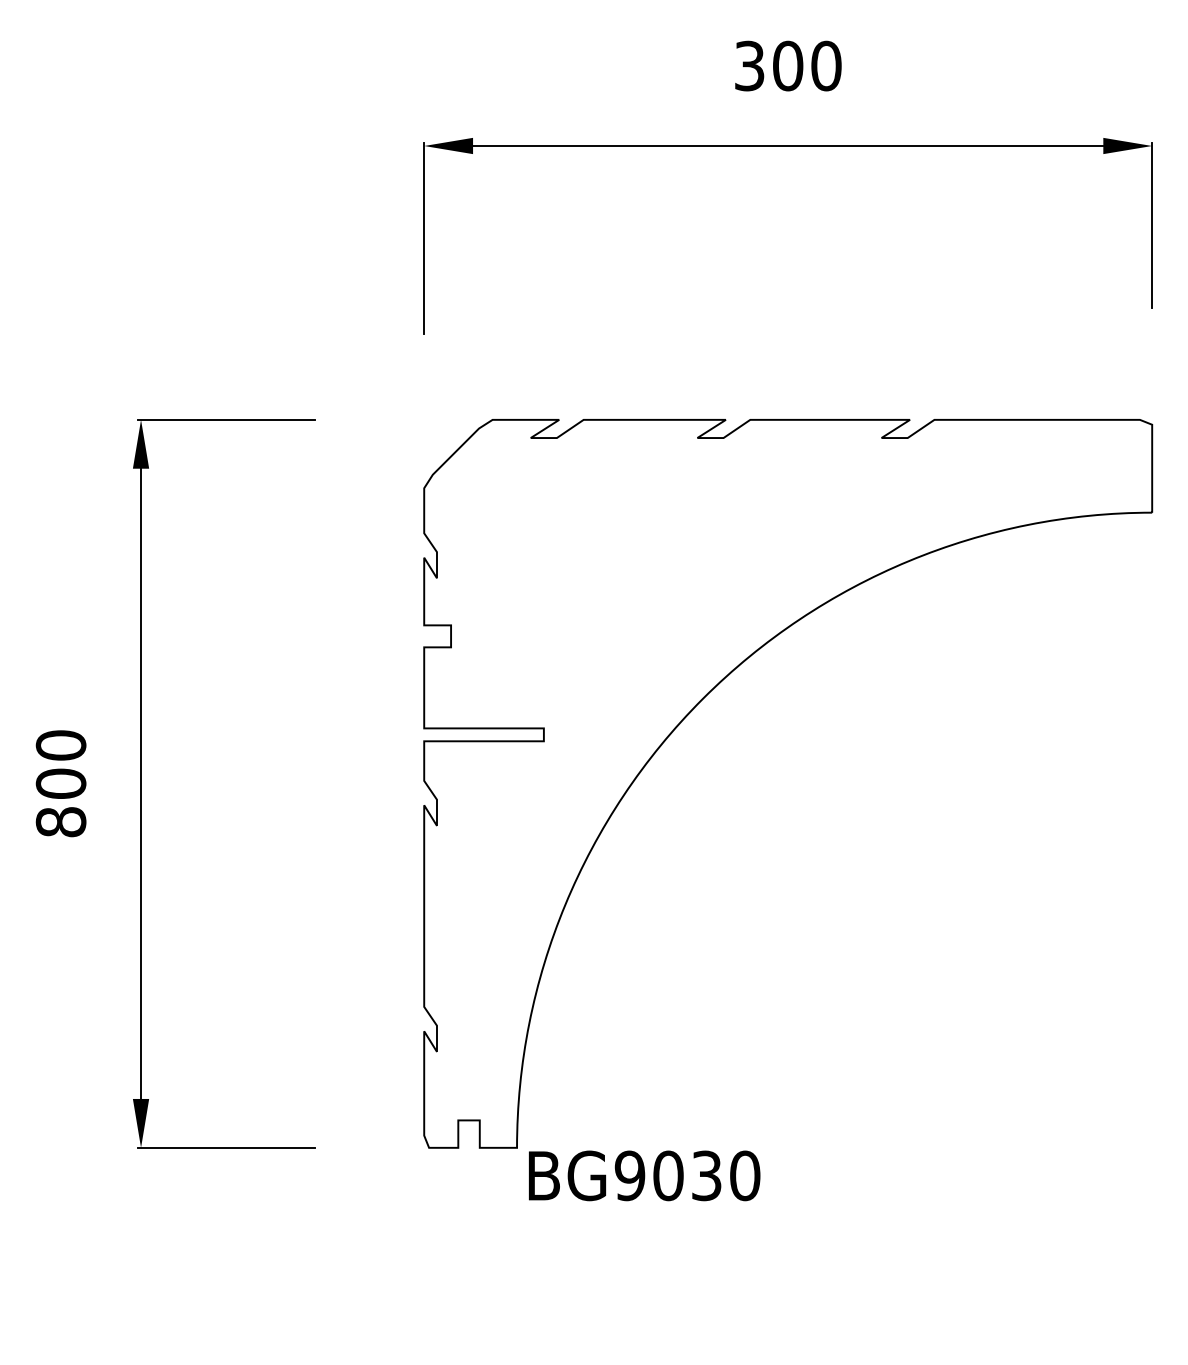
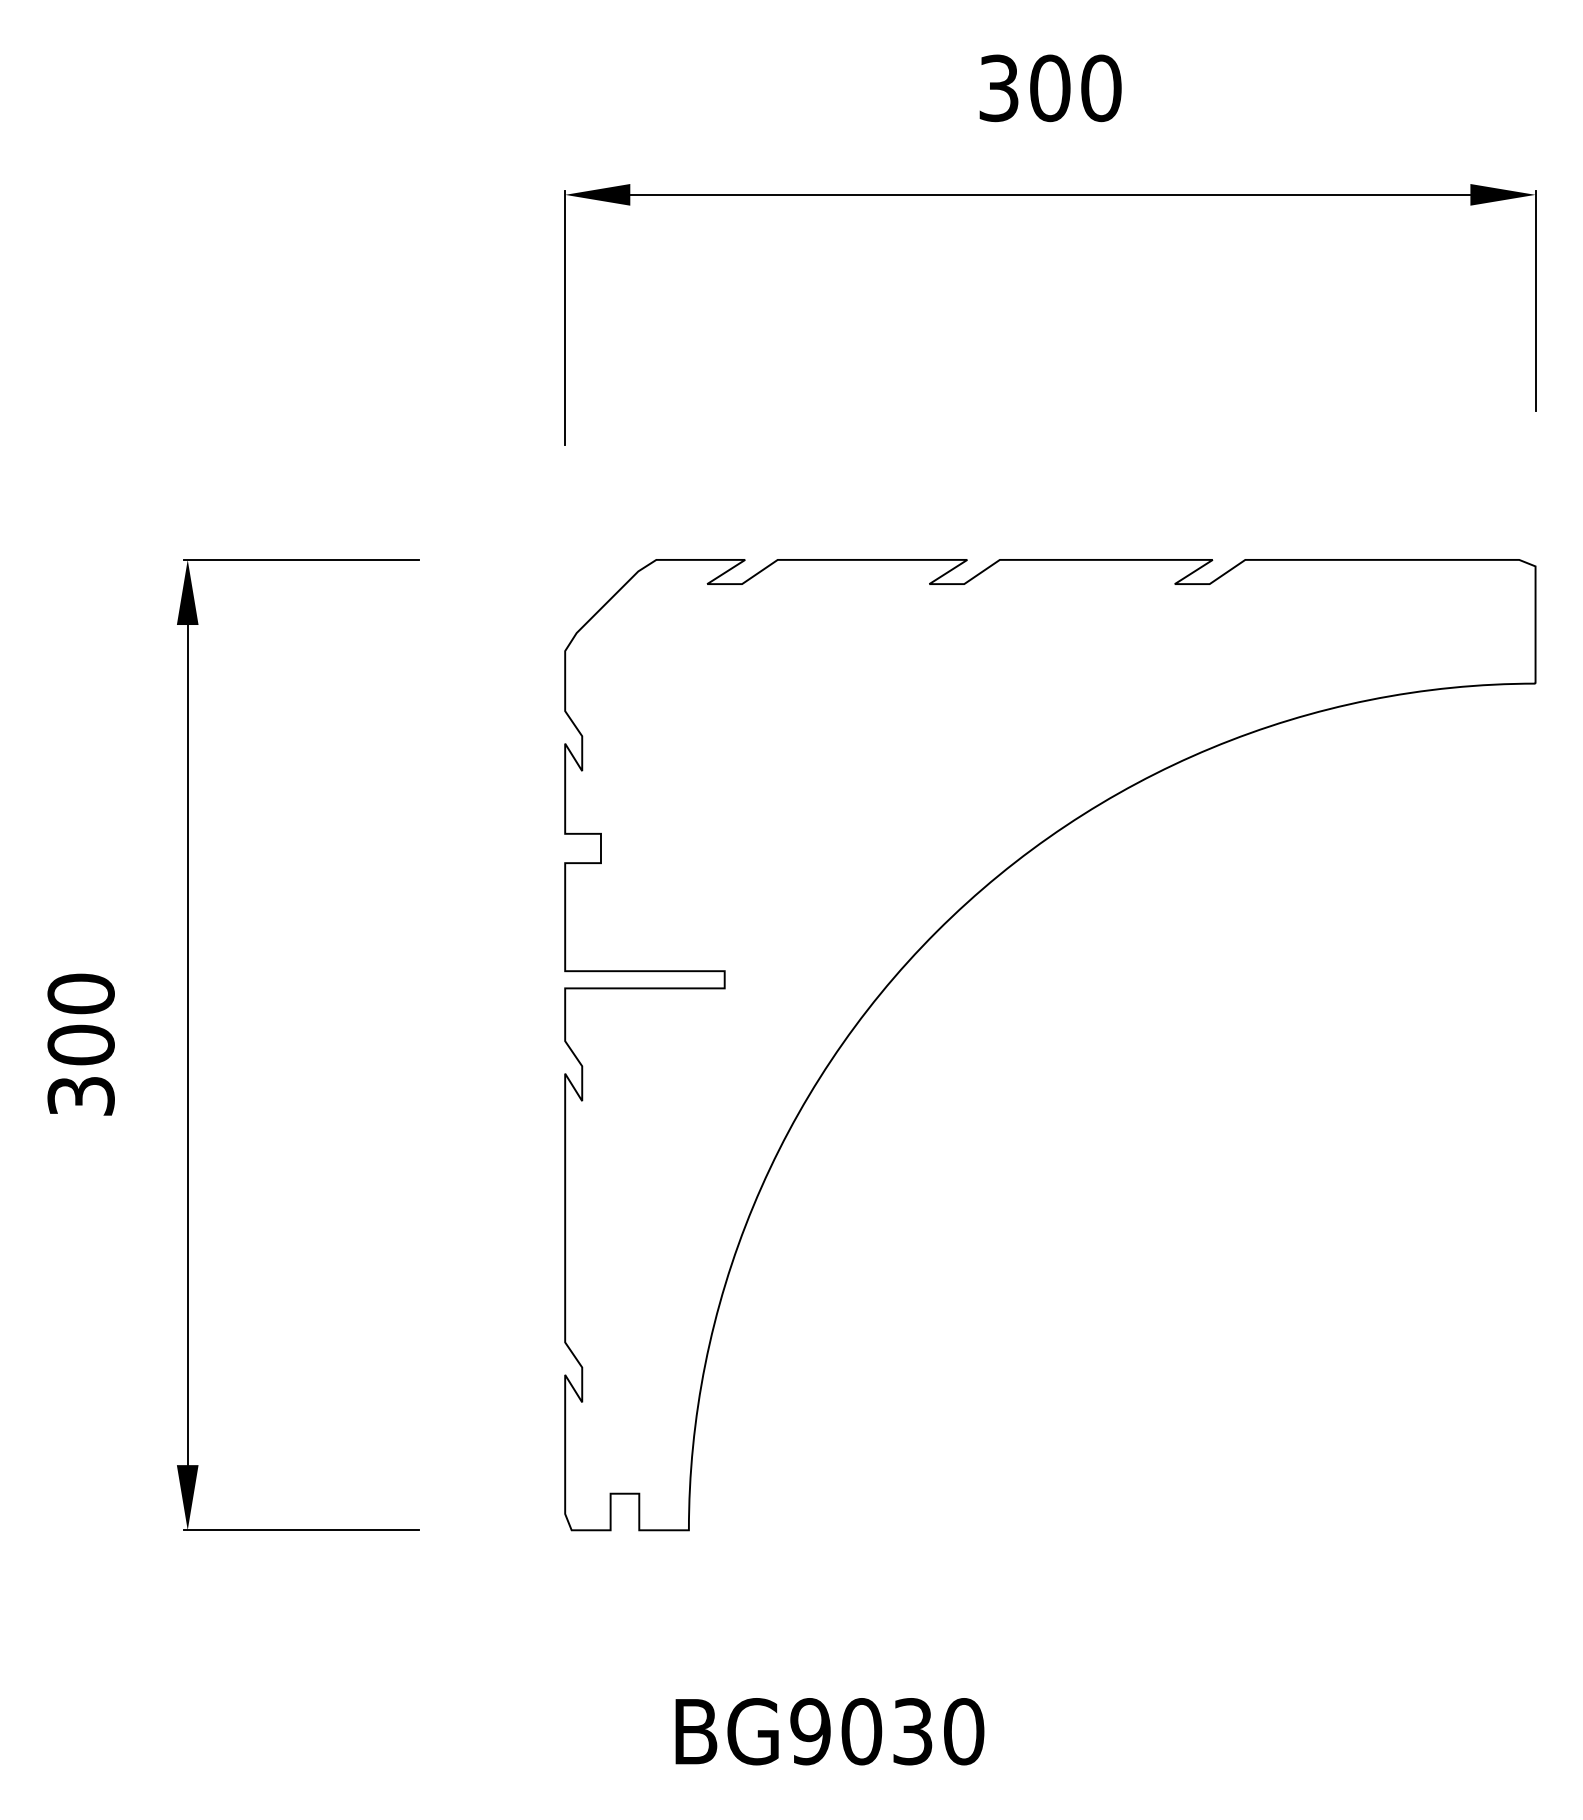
text: (60, 822) -> (80, 1096), 800 -> 300
text: (644, 1175) -> (829, 1731), moved

